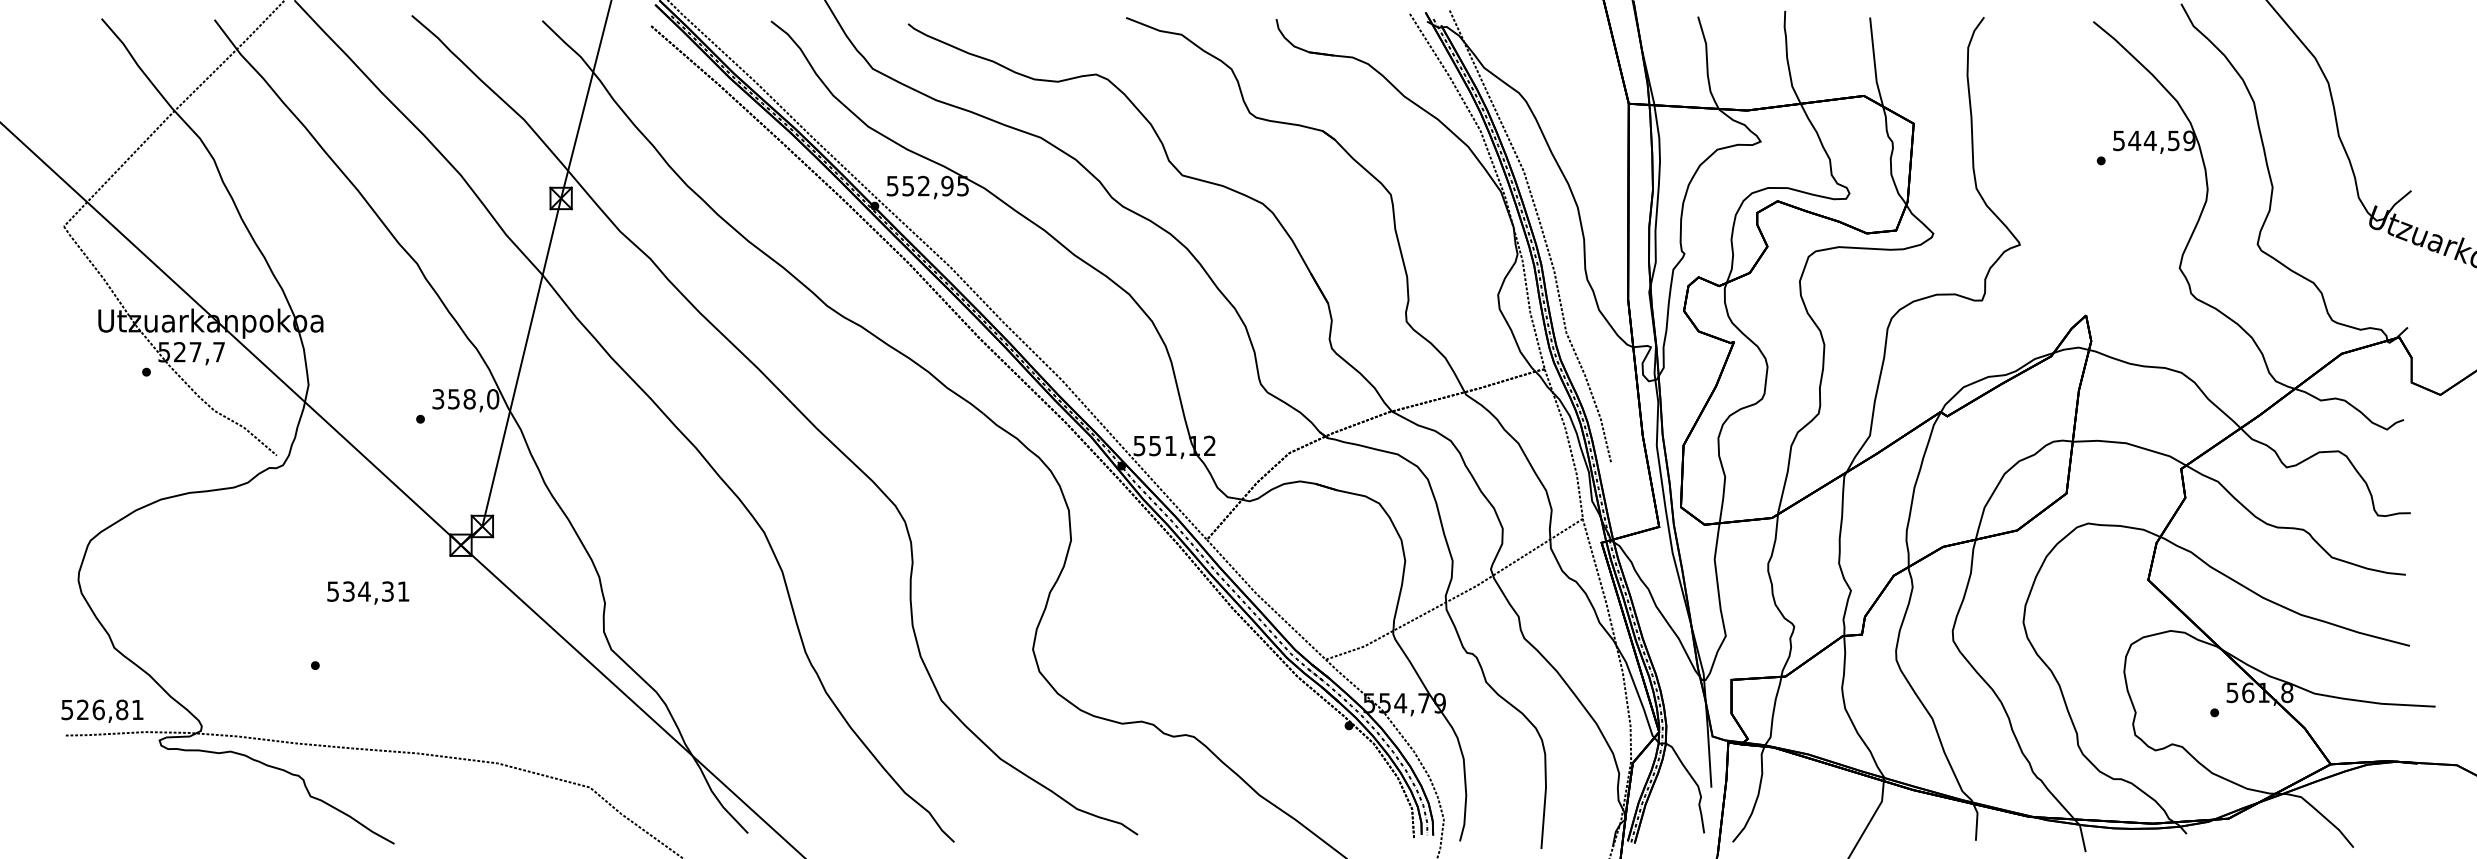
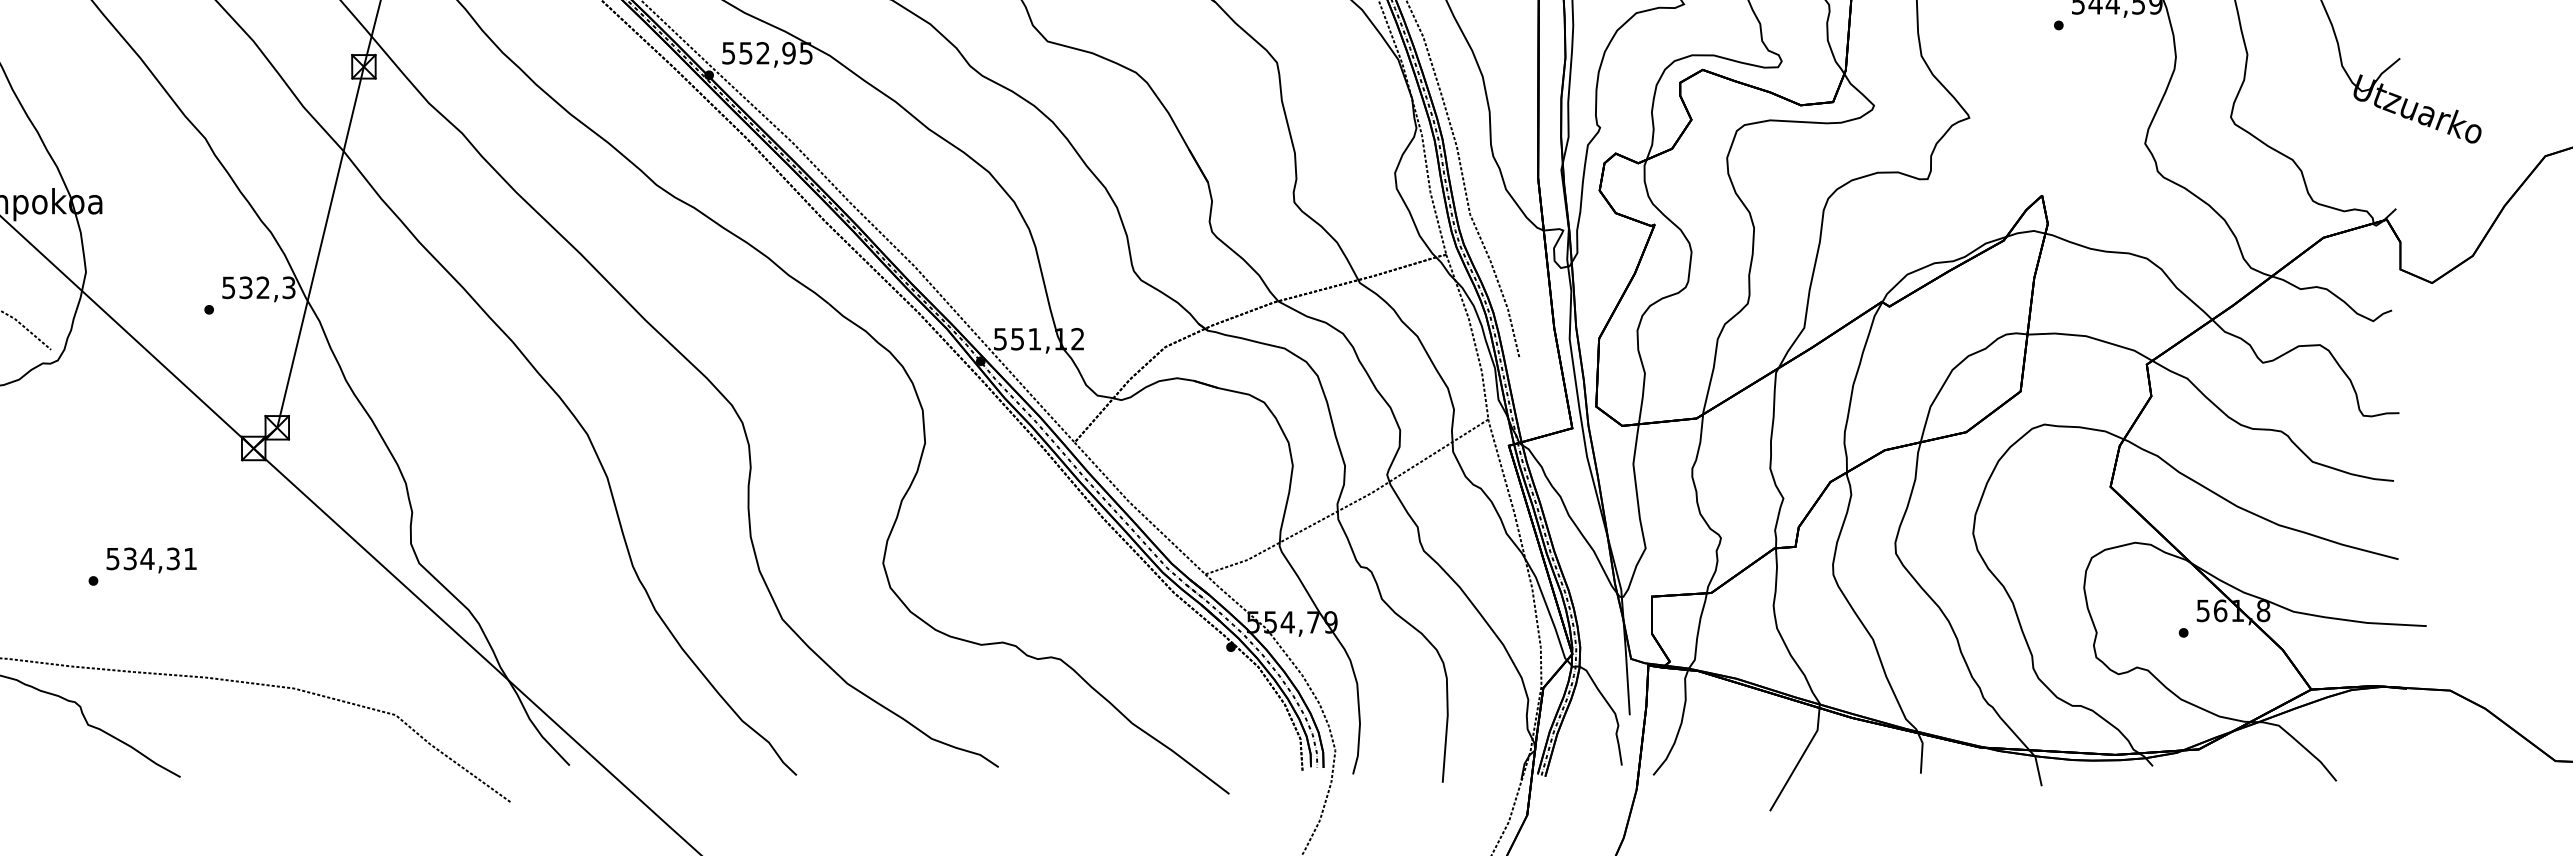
text: (466, 399) -> (259, 288), 358,0 -> 532,3
text: (368, 592) -> (151, 559), moved

